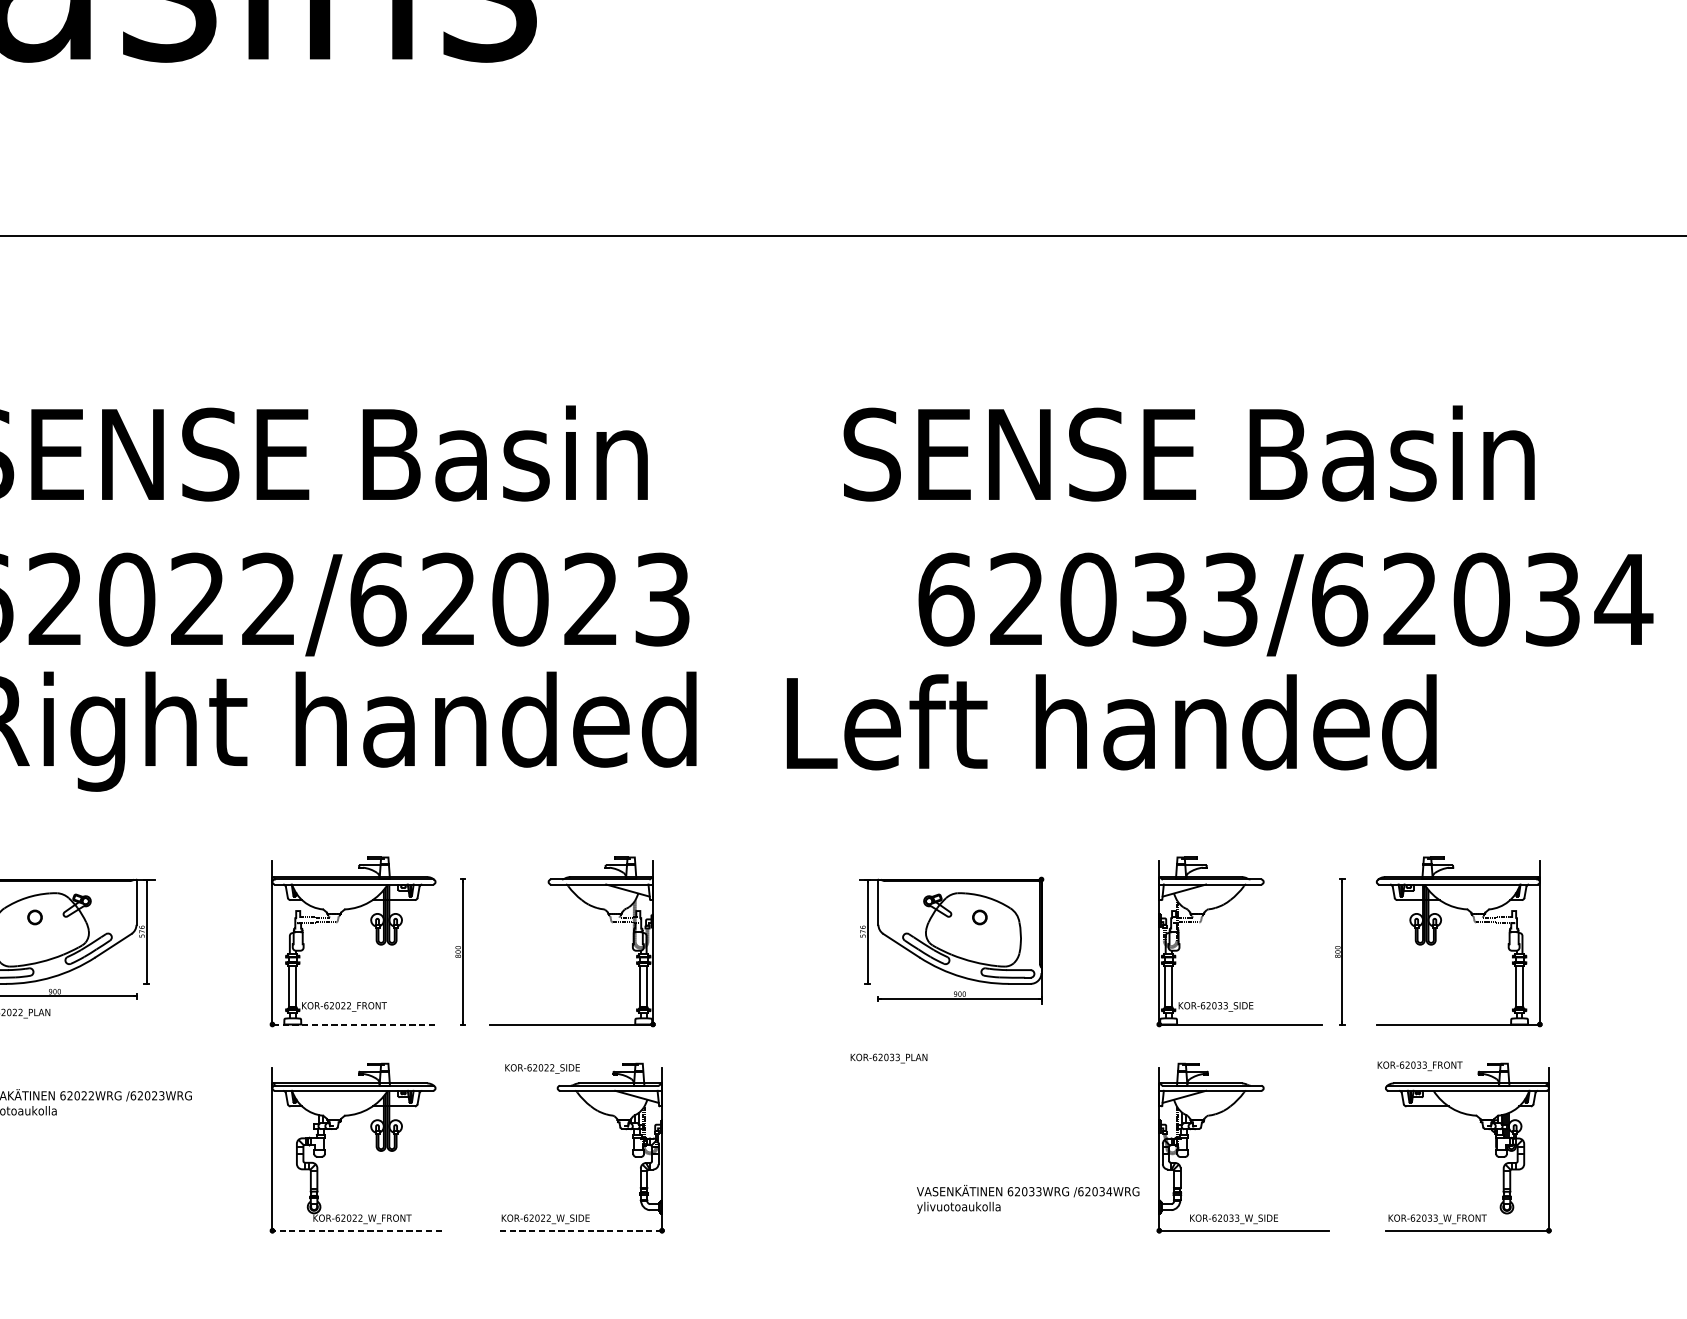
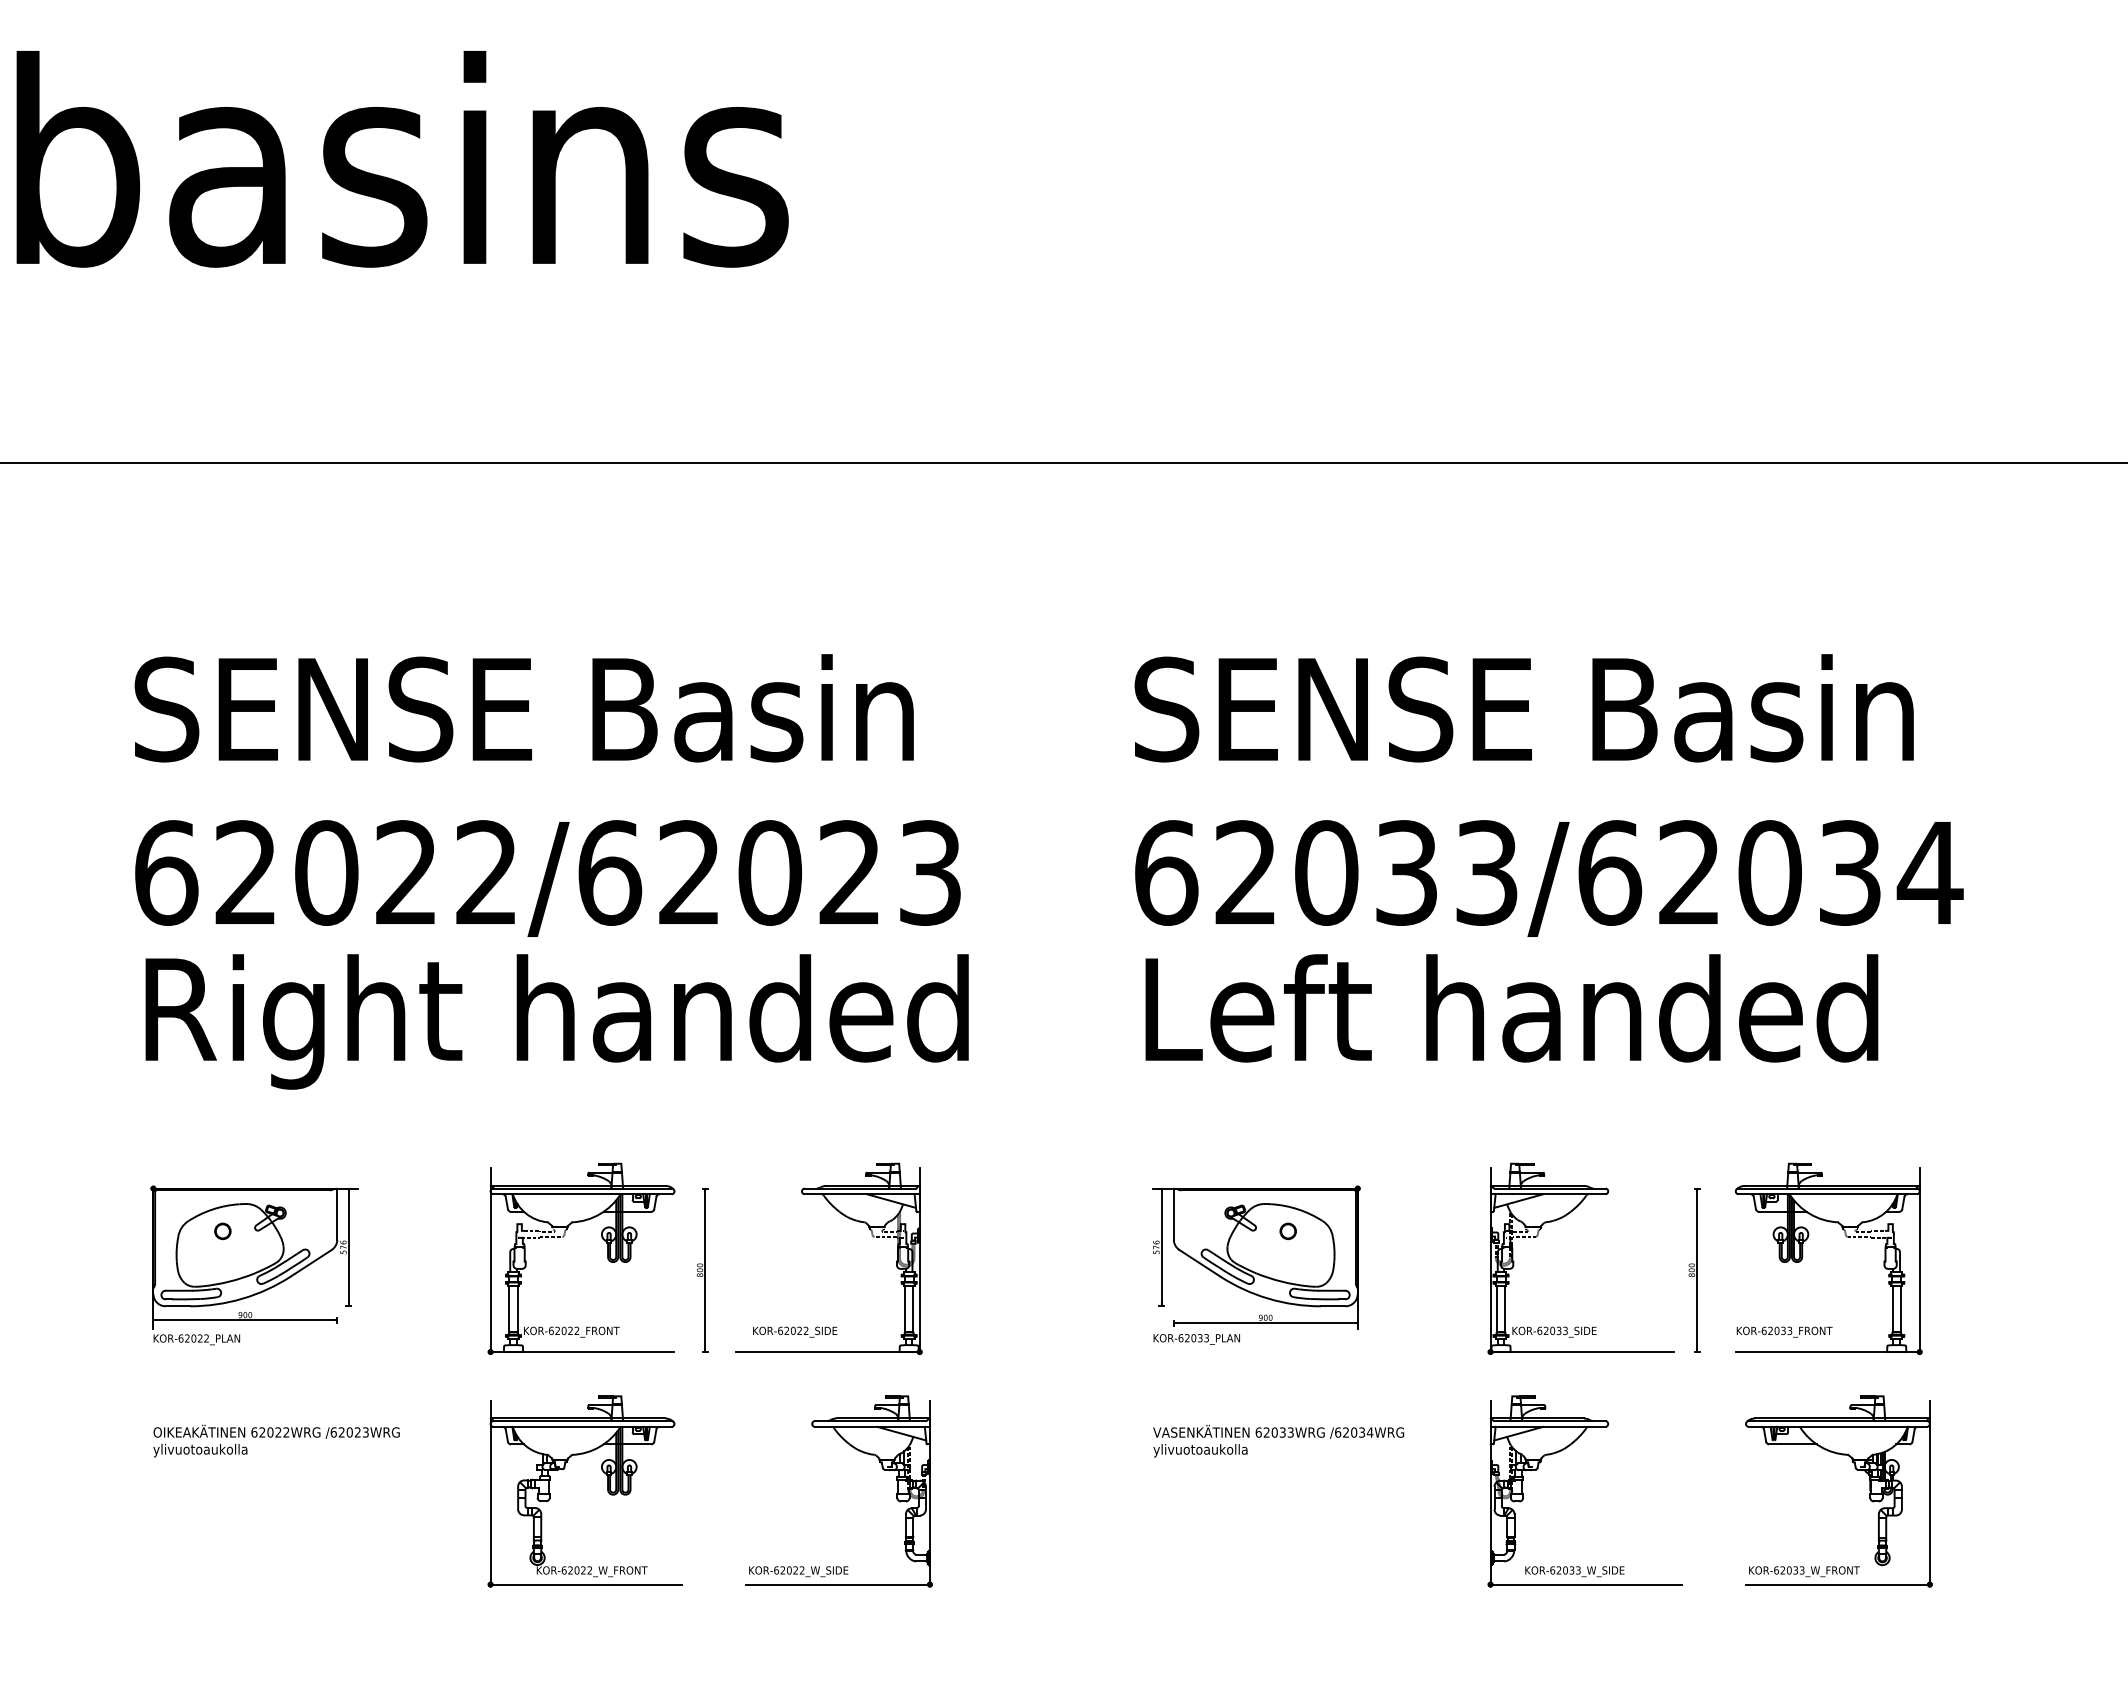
text: (1286, 604) -> (1549, 878), moved
text: (1111, 722) -> (1511, 1008), moved
line: (353, 1024) -> (582, 1352), dashed -> solid
text: (888, 1058) -> (1196, 1339), moved
text: (1420, 1065) -> (1784, 1331), moved
text: (542, 1068) -> (795, 1331), moved
text: (1028, 1199) -> (1278, 1441), moved
line: (356, 1230) -> (585, 1584), dashed -> solid
line: (580, 1230) -> (837, 1584), dashed -> solid

